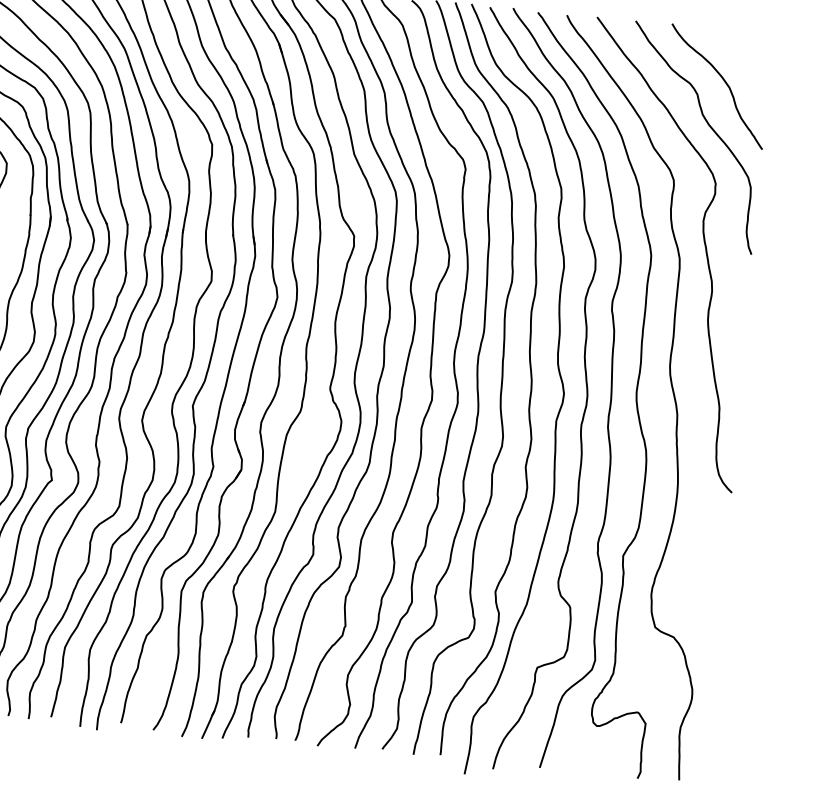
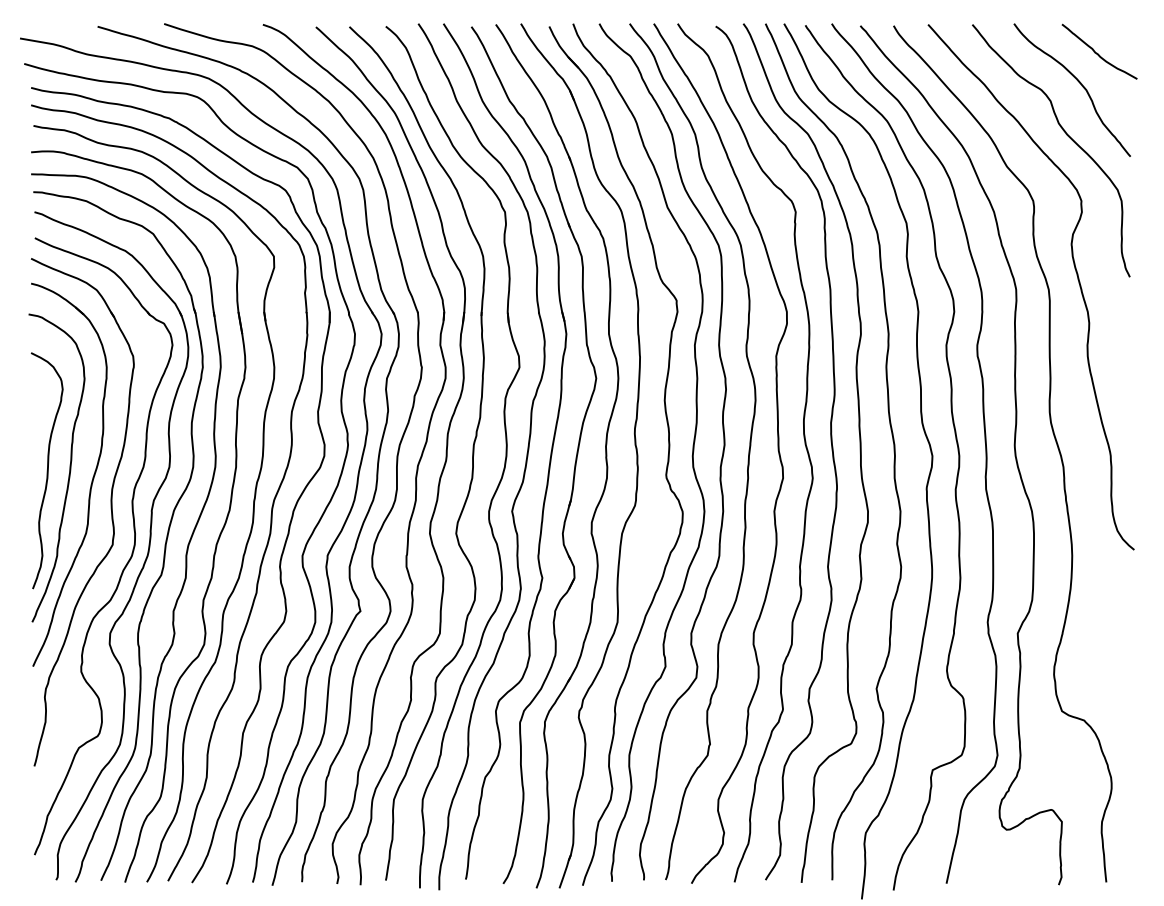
curve: (742, 55) -> (1097, 52), added

